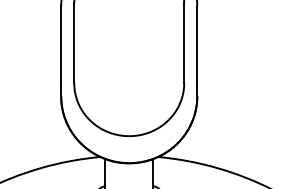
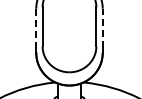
line: (61, 46) -> (36, 28), solid -> dashed
line: (196, 46) -> (102, 28), solid -> dashed

